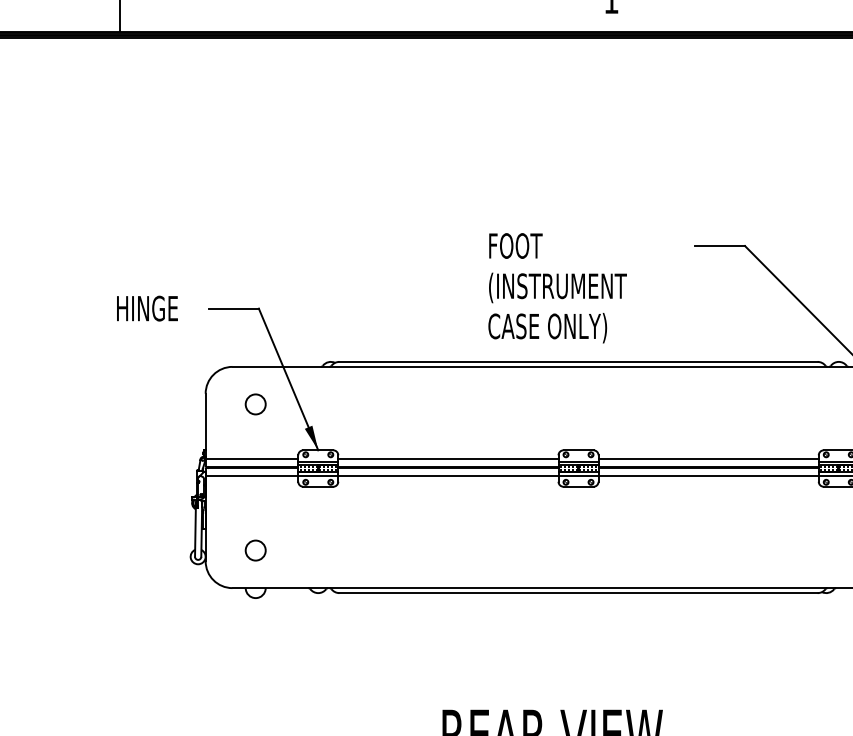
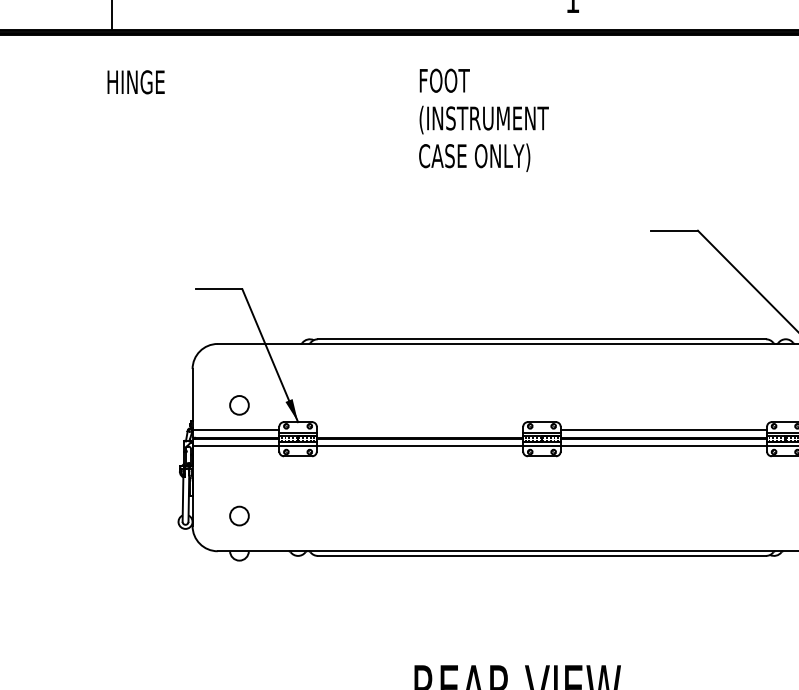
text: (557, 288) -> (483, 120), moved
text: (147, 308) -> (136, 82), moved
circle: (255, 404) -> (239, 405), moved
line: (448, 458) -> (420, 429), removed

